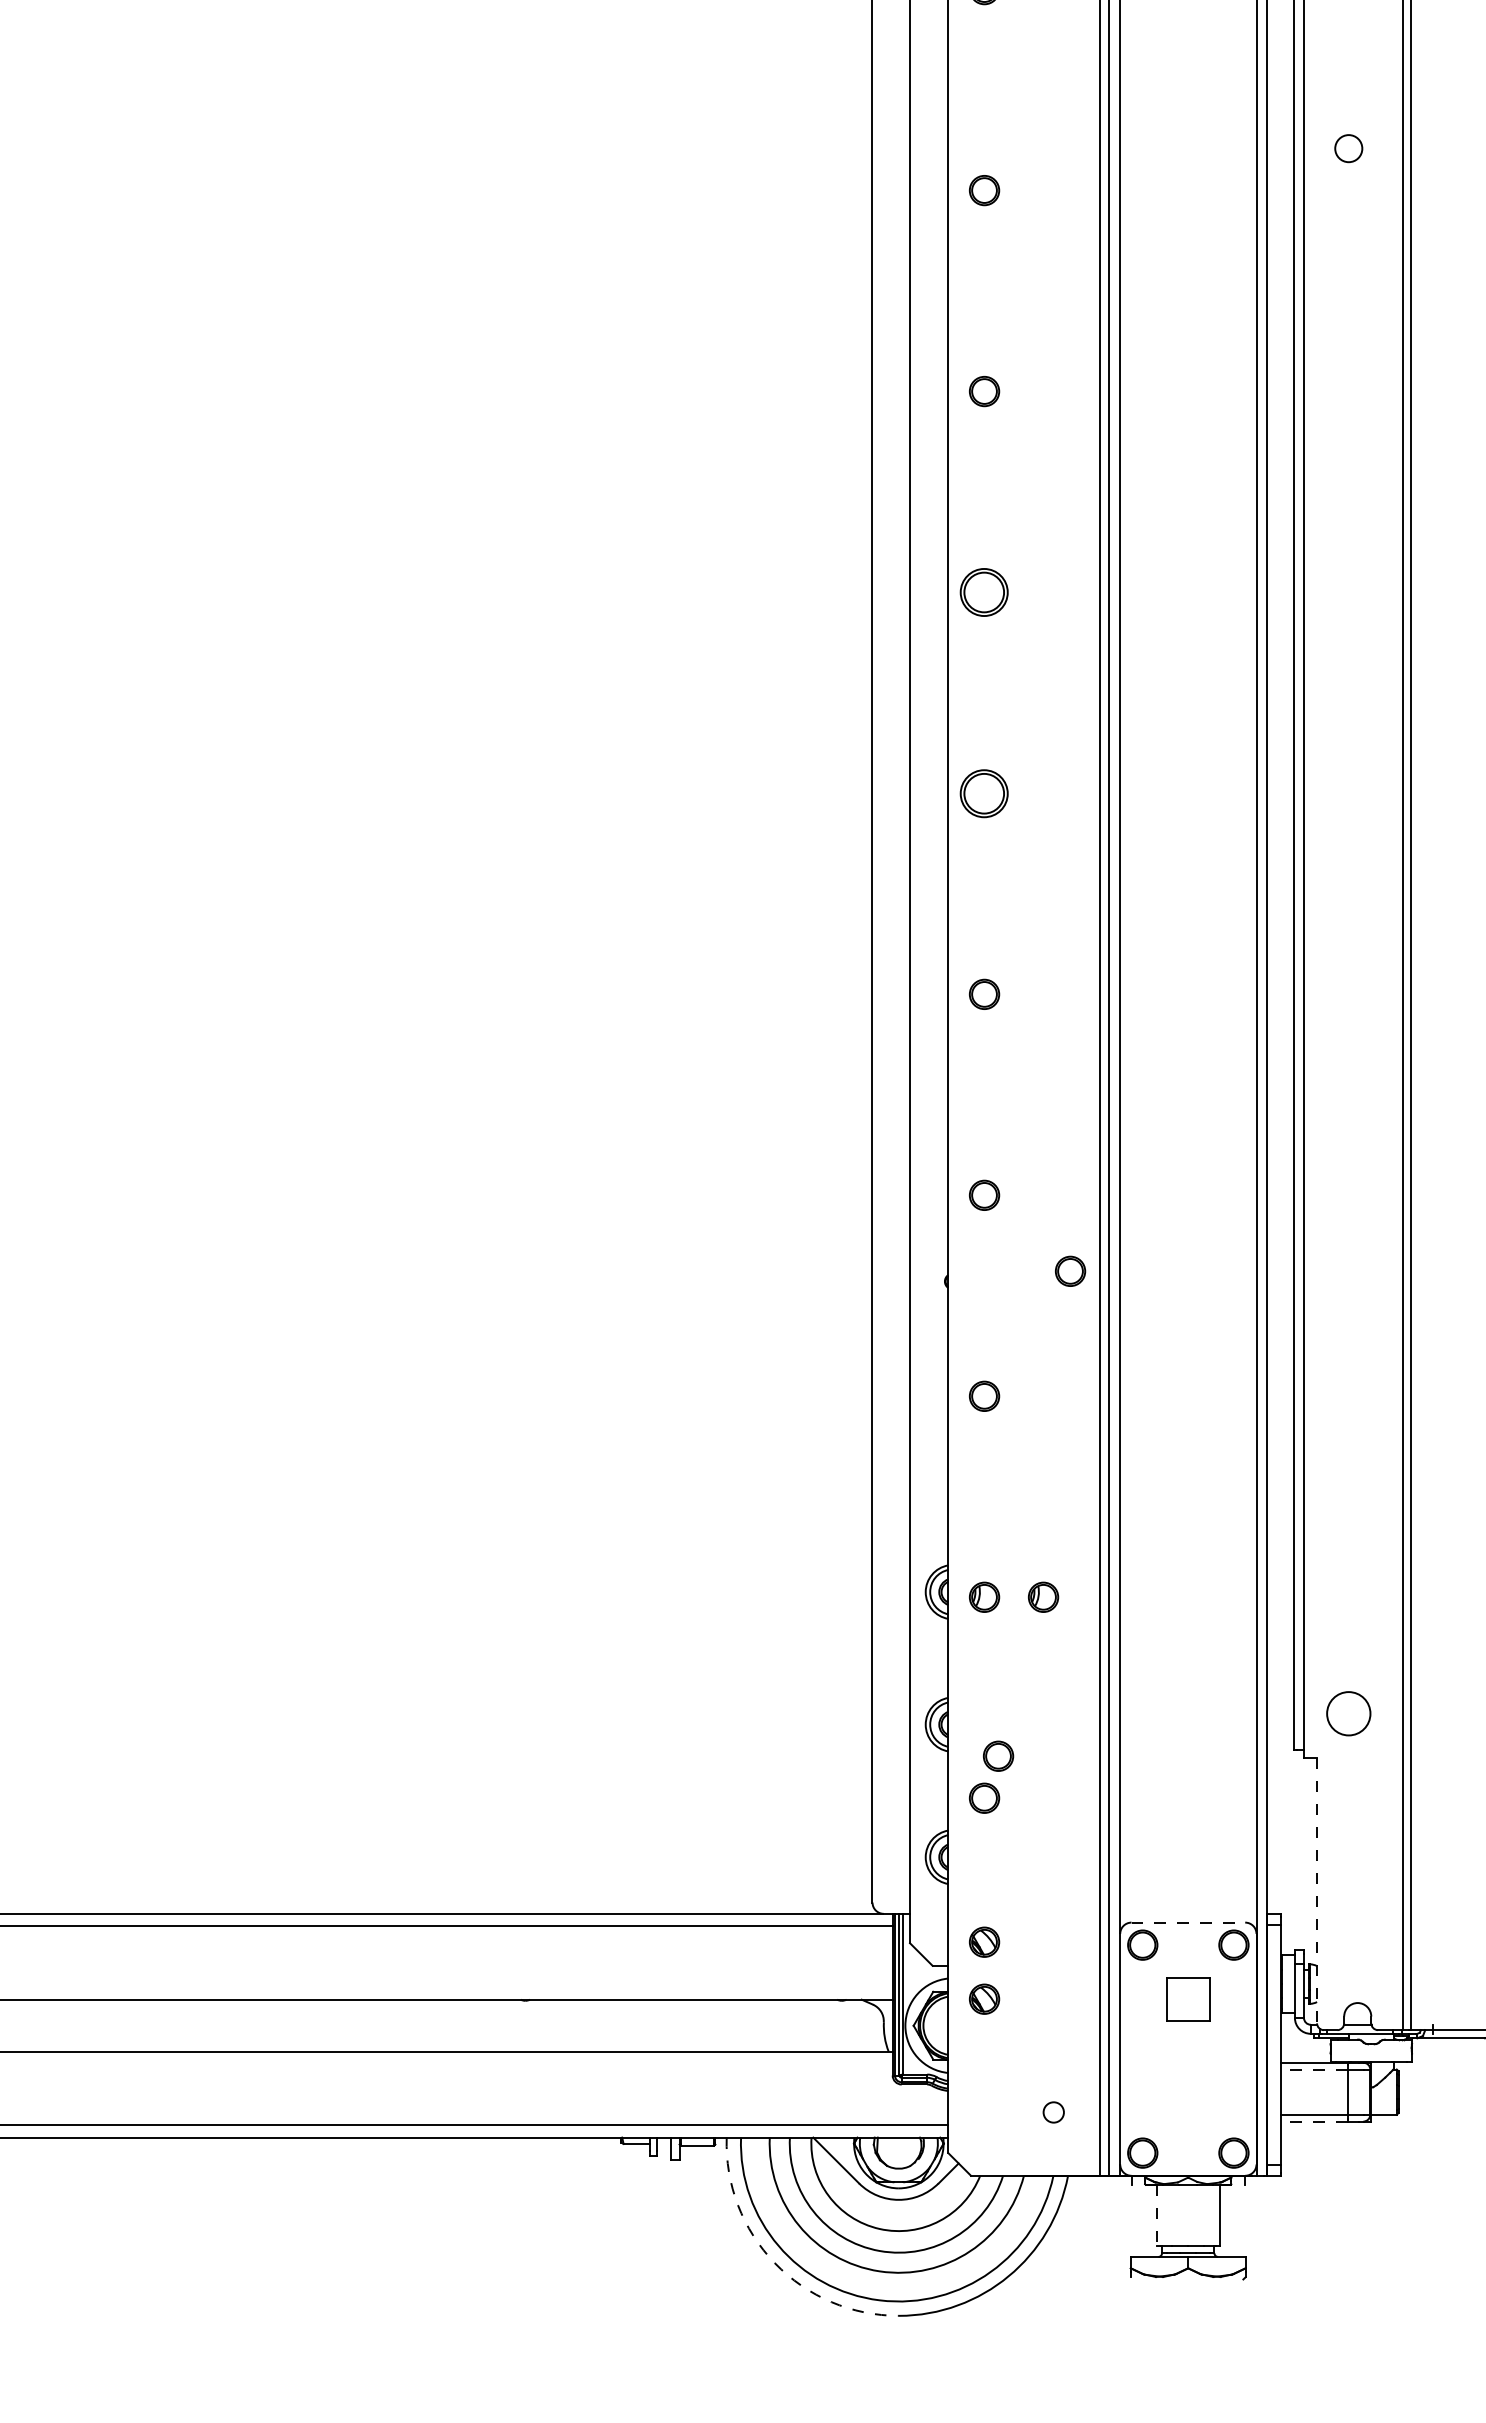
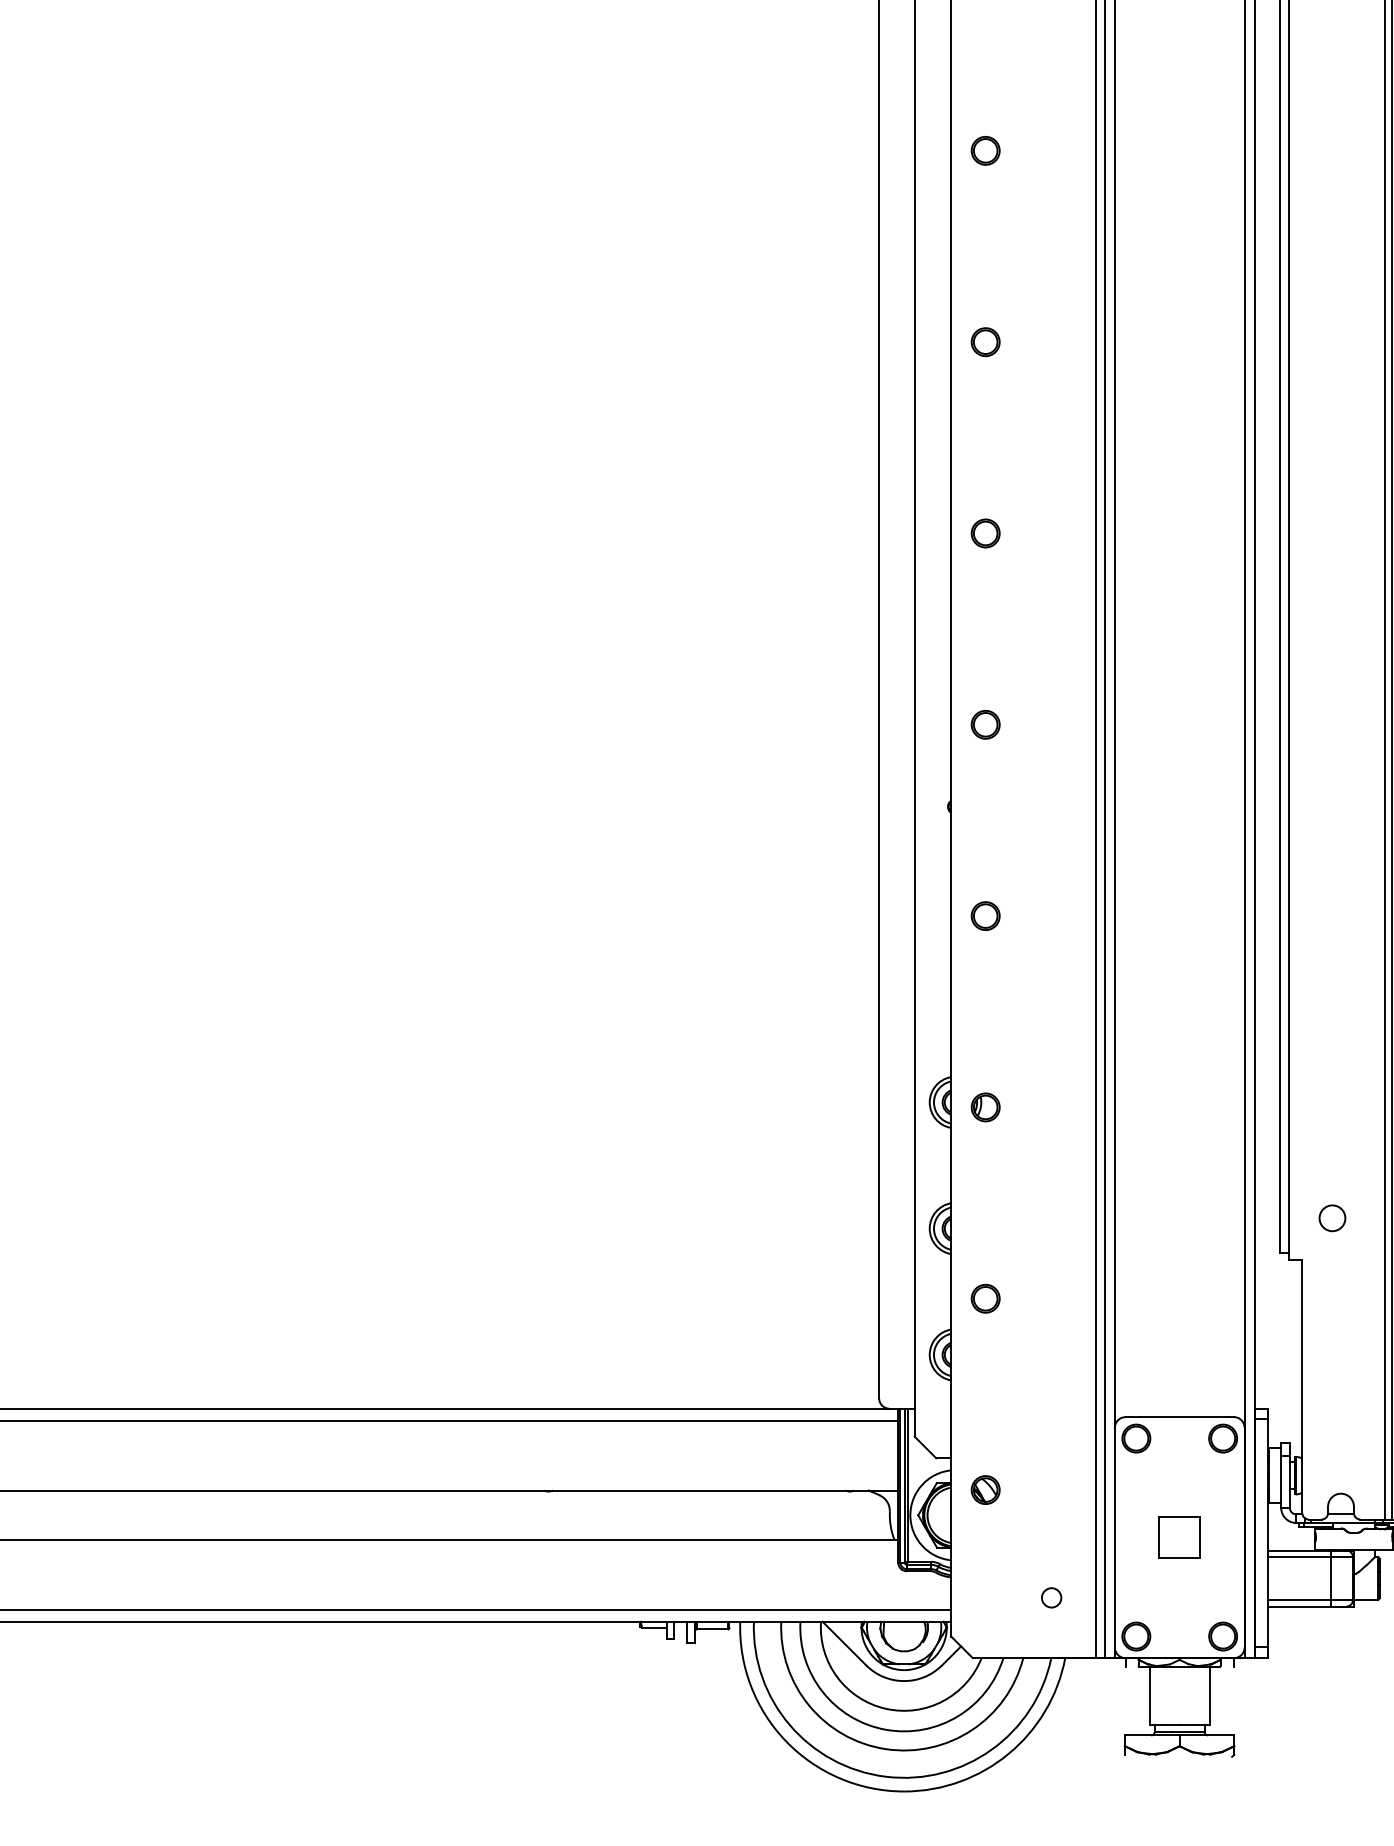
part: (984, 592) -> (985, 150), size x0.62
part: (984, 792) -> (985, 341), size x0.62
part: (1070, 1270) -> (1067, 796), removed
part: (1043, 1596) -> (1041, 1106), removed
circle: (1348, 1713) -> (1332, 1218), size x0.62
part: (998, 1755) -> (999, 1258), removed
line: (1317, 1890) -> (1302, 1386), dashed -> solid
line: (1188, 1922) -> (1179, 1417), dashed -> solid
part: (984, 1941) -> (985, 1435), removed
part: (1188, 1999) -> (1179, 1537), moved
line: (1313, 2069) -> (1298, 1556), dashed -> solid
line: (1313, 2121) -> (1298, 1606), dashed -> solid
line: (1156, 2215) -> (1149, 1695), dashed -> solid
arc: (774, 2263) -> (785, 1741), dashed -> solid

